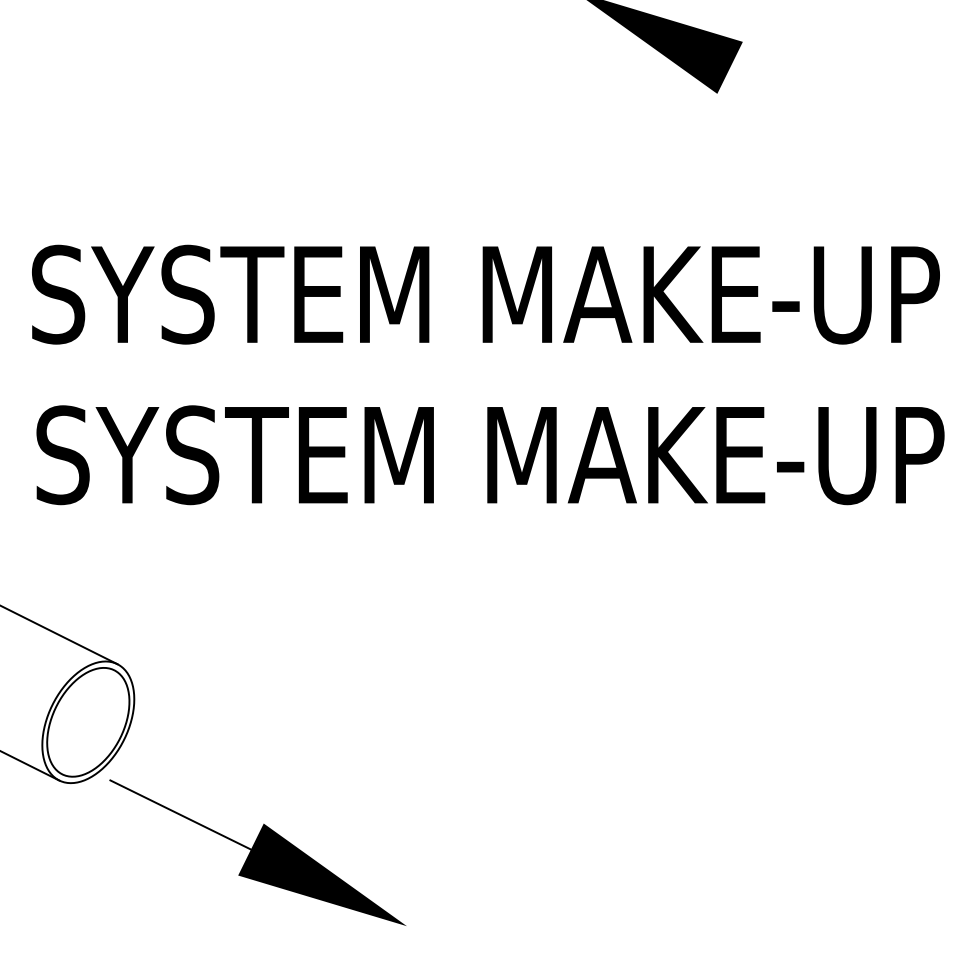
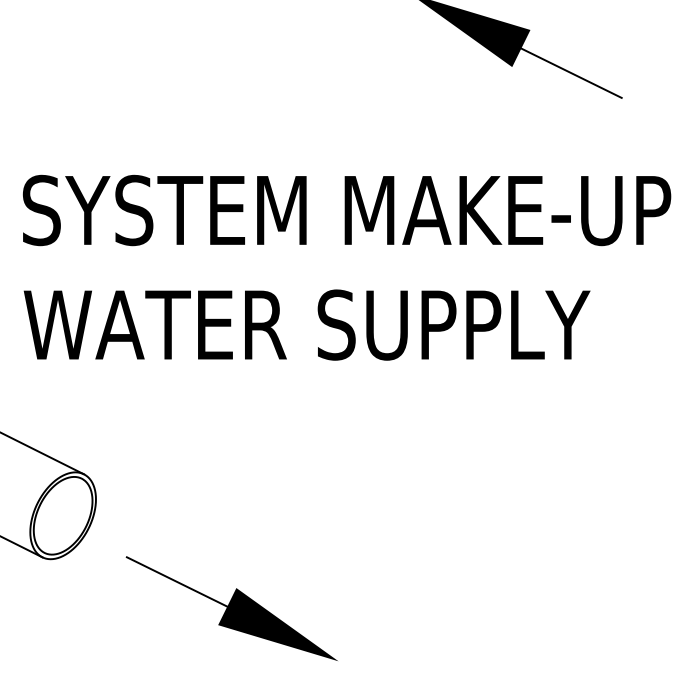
line: (800, 101) -> (571, 72), added
text: (488, 454) -> (348, 324), SYSTEM MAKE-UP -> WATER SUPPLY
part: (256, 852) -> (231, 608), moved

